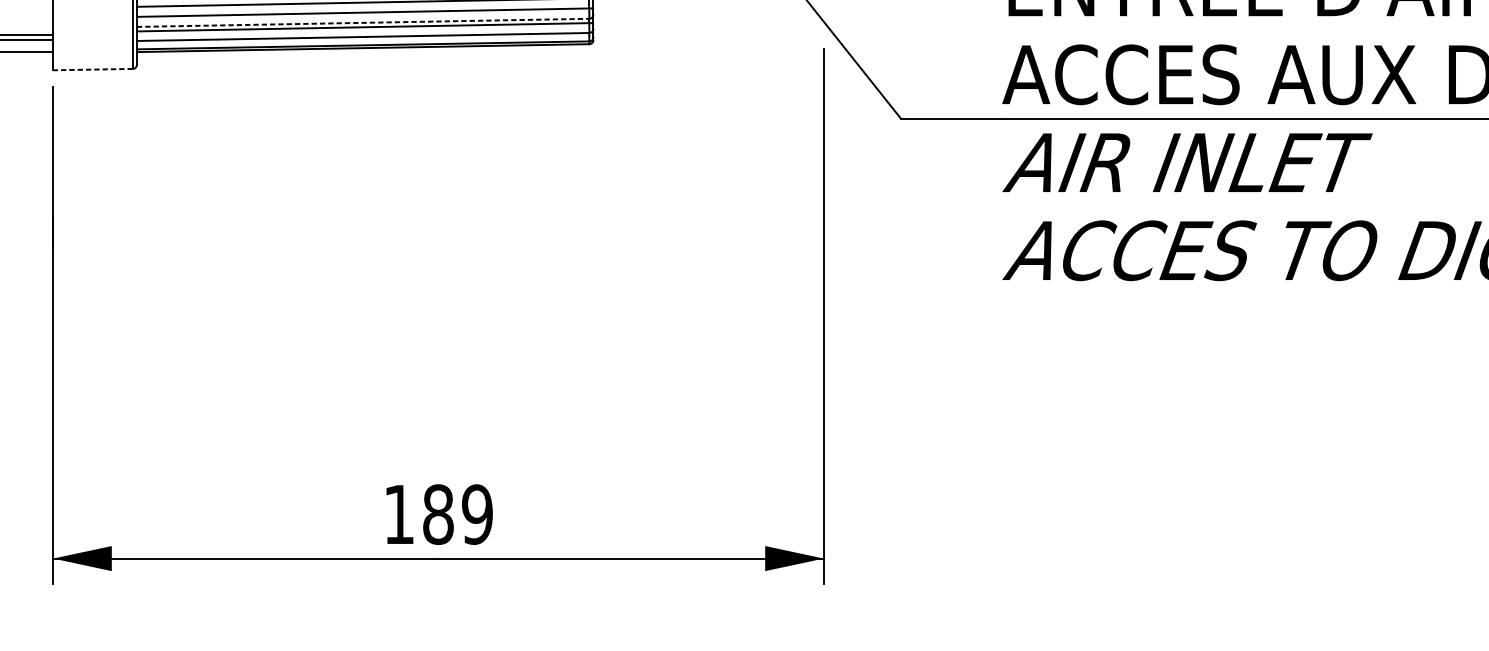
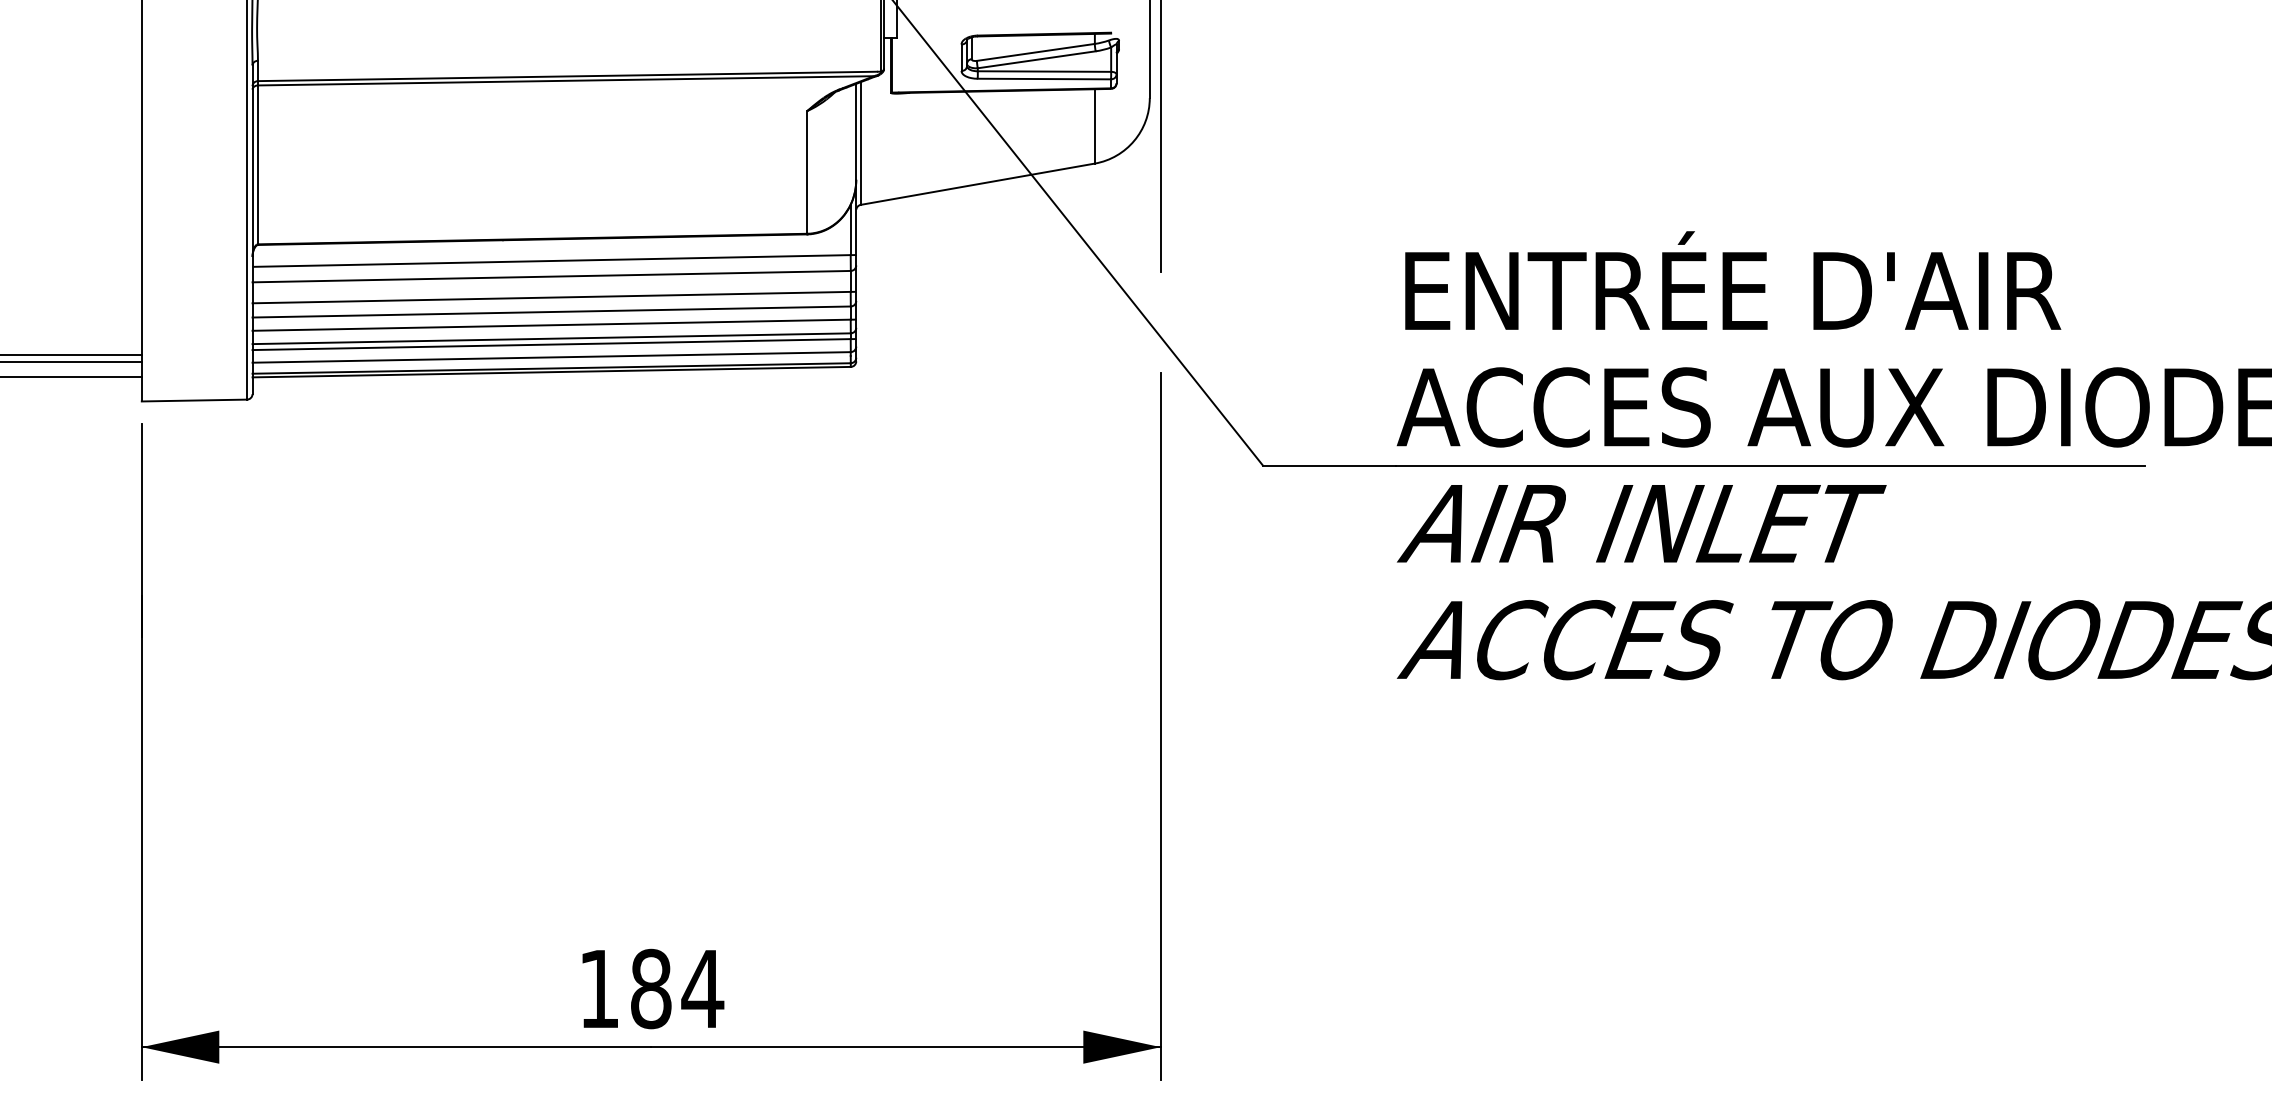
line: (363, 22) -> (552, 338), dashed -> solid
line: (93, 69) -> (194, 400), dashed -> solid
text: (477, 514) -> (702, 988), 189 -> 184

